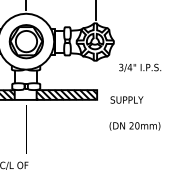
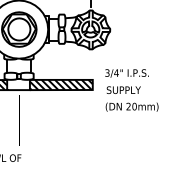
text: (140, 67) -> (127, 73), moved
text: (134, 126) -> (131, 107), moved

